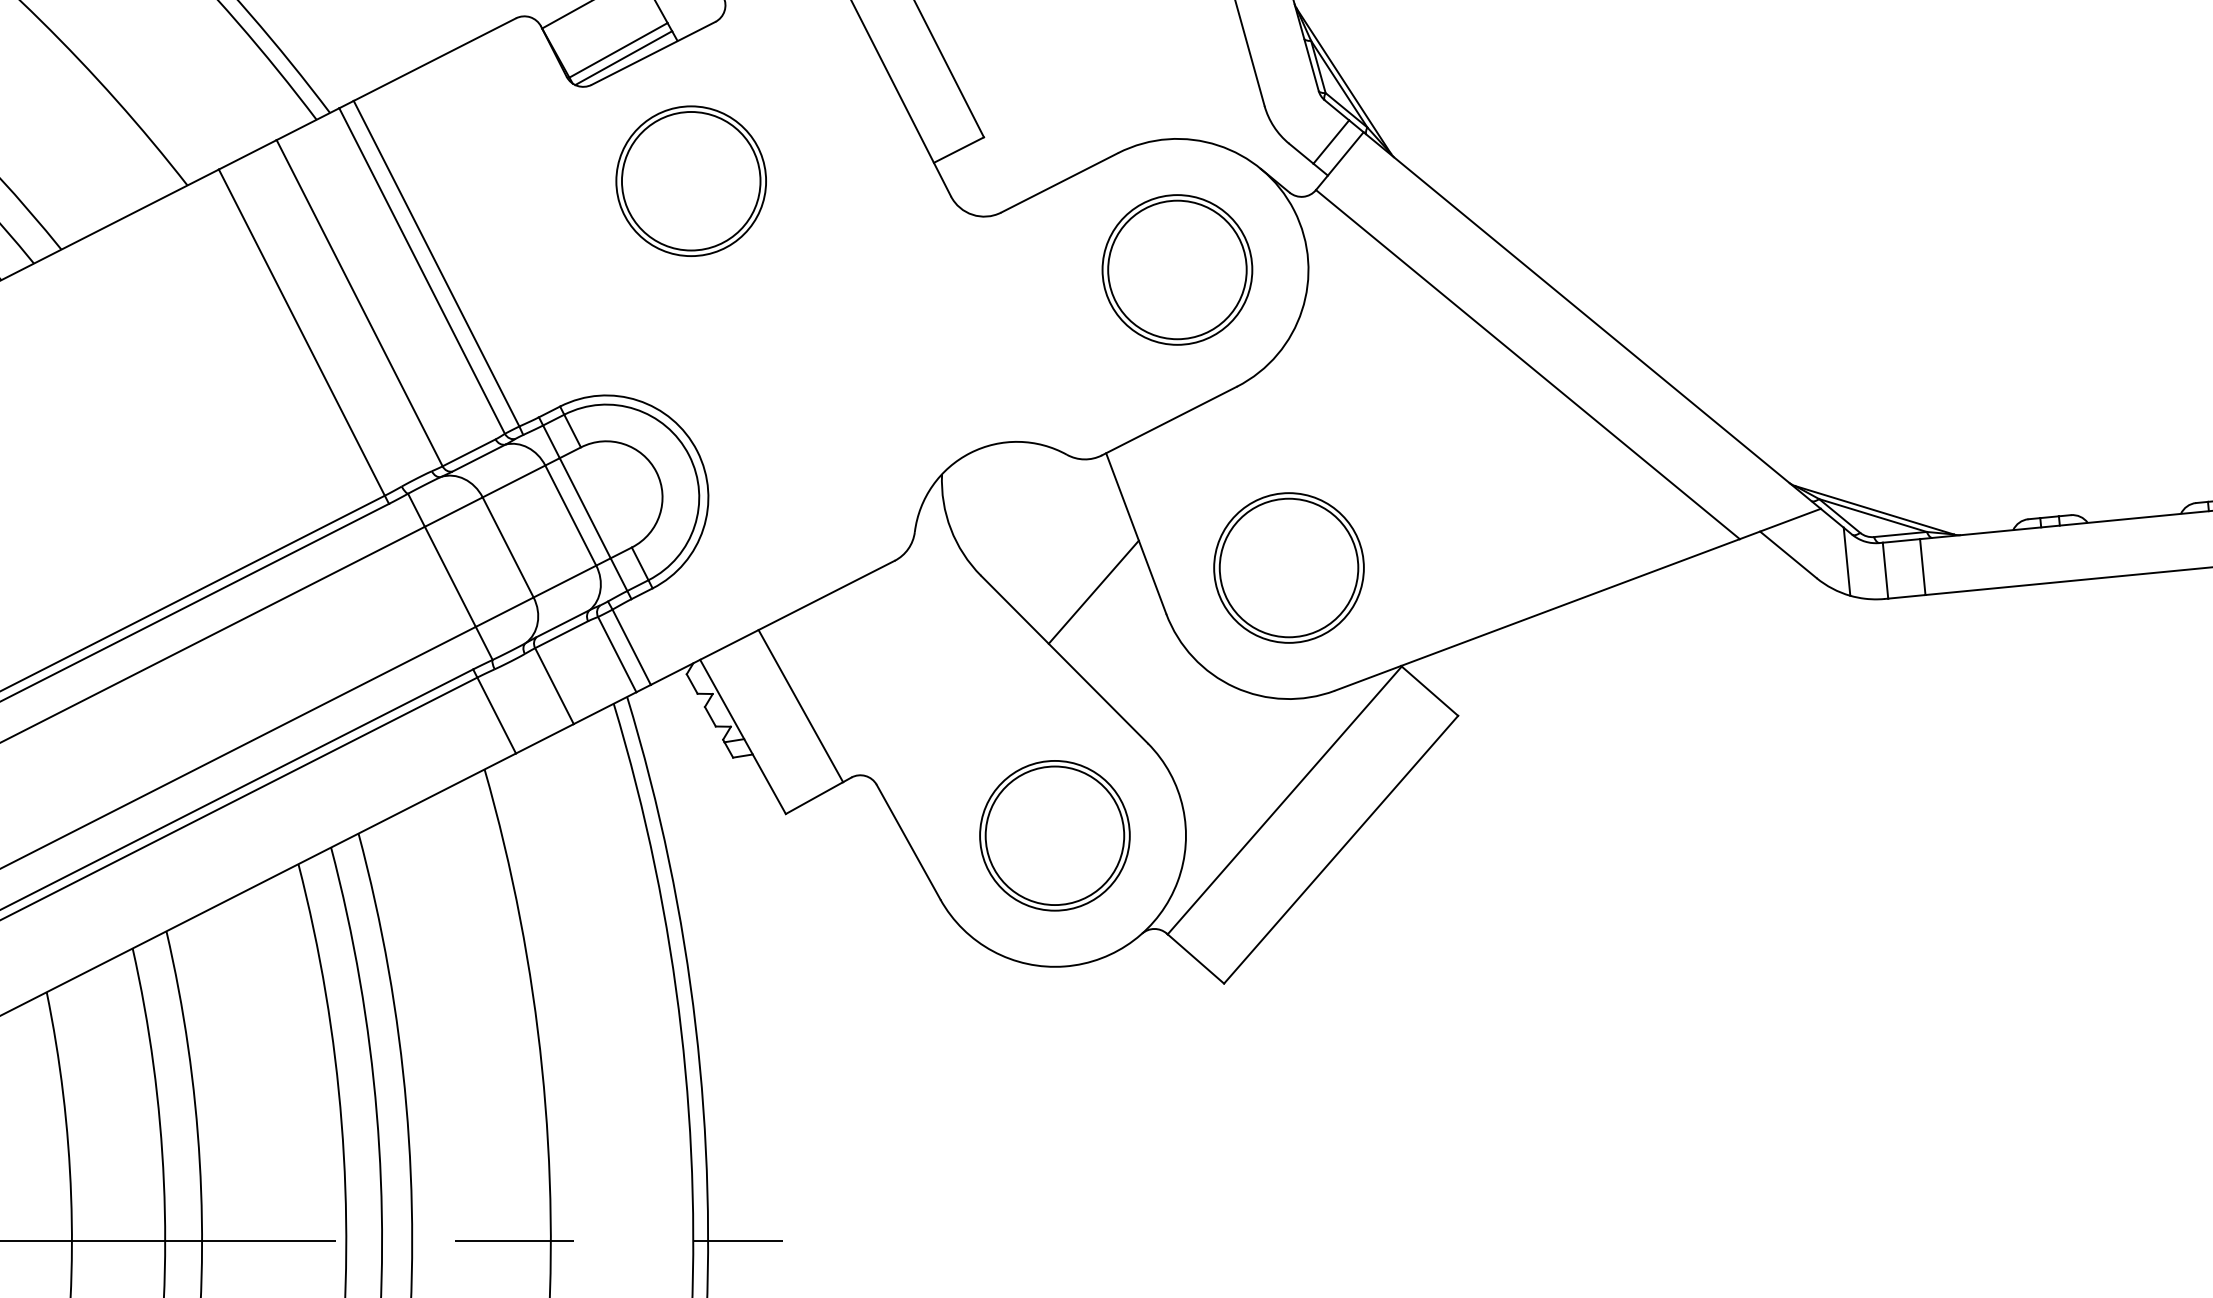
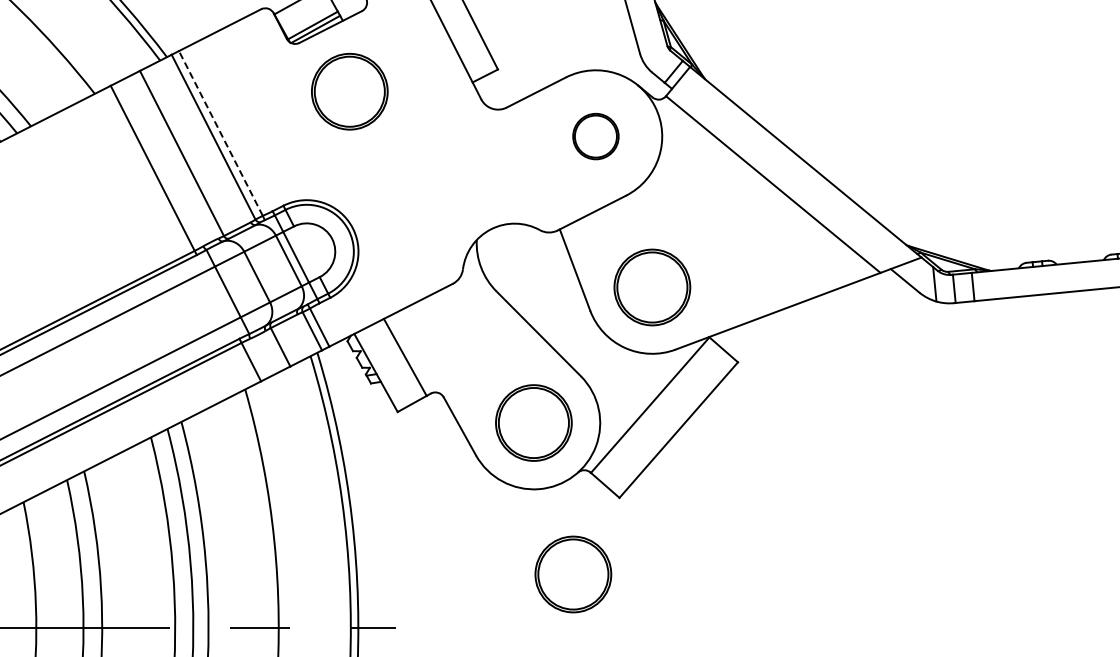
line: (435, 263) -> (220, 133), solid -> dashed
part: (1176, 269) -> (595, 136), size x0.6
line: (1093, 591) -> (553, 299), removed
part: (1133, 1135) -> (573, 574), added

